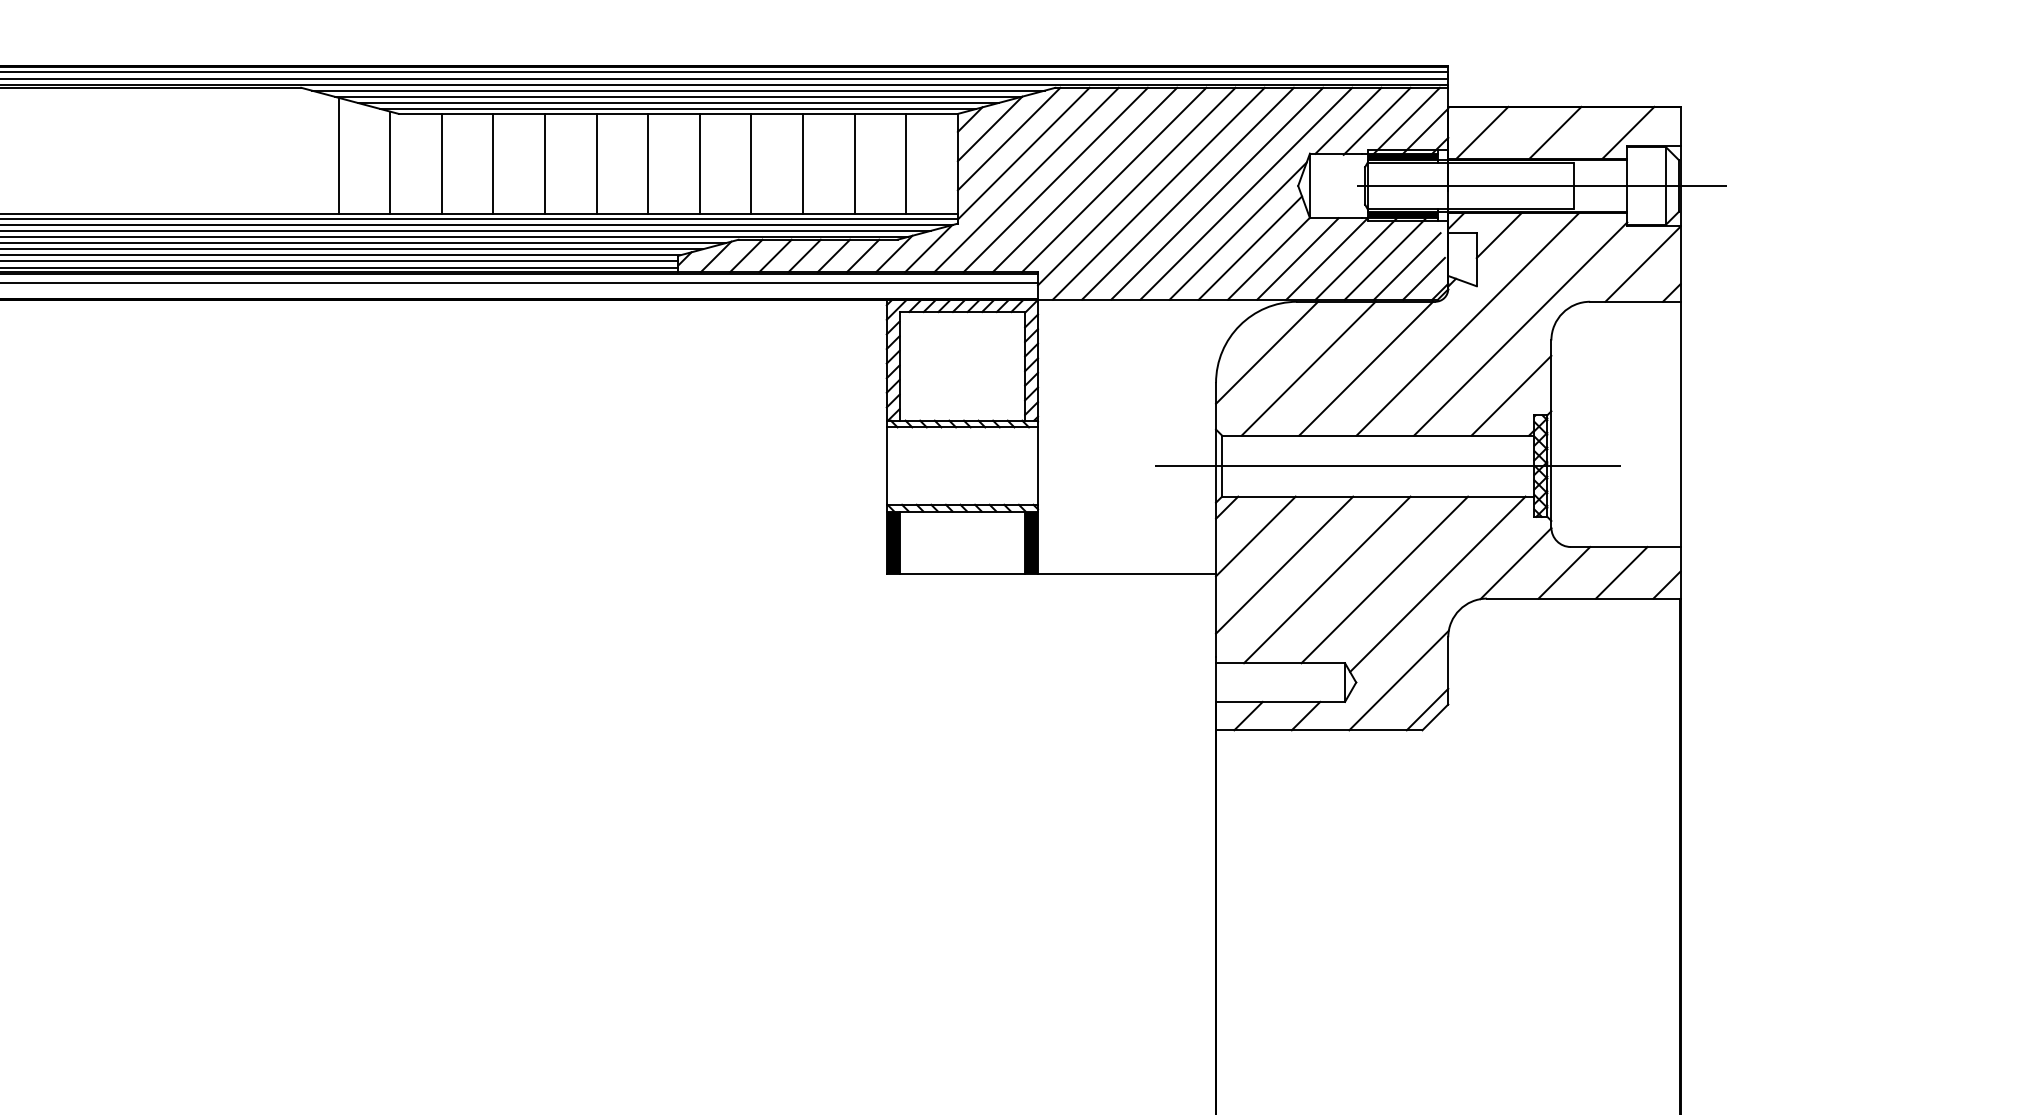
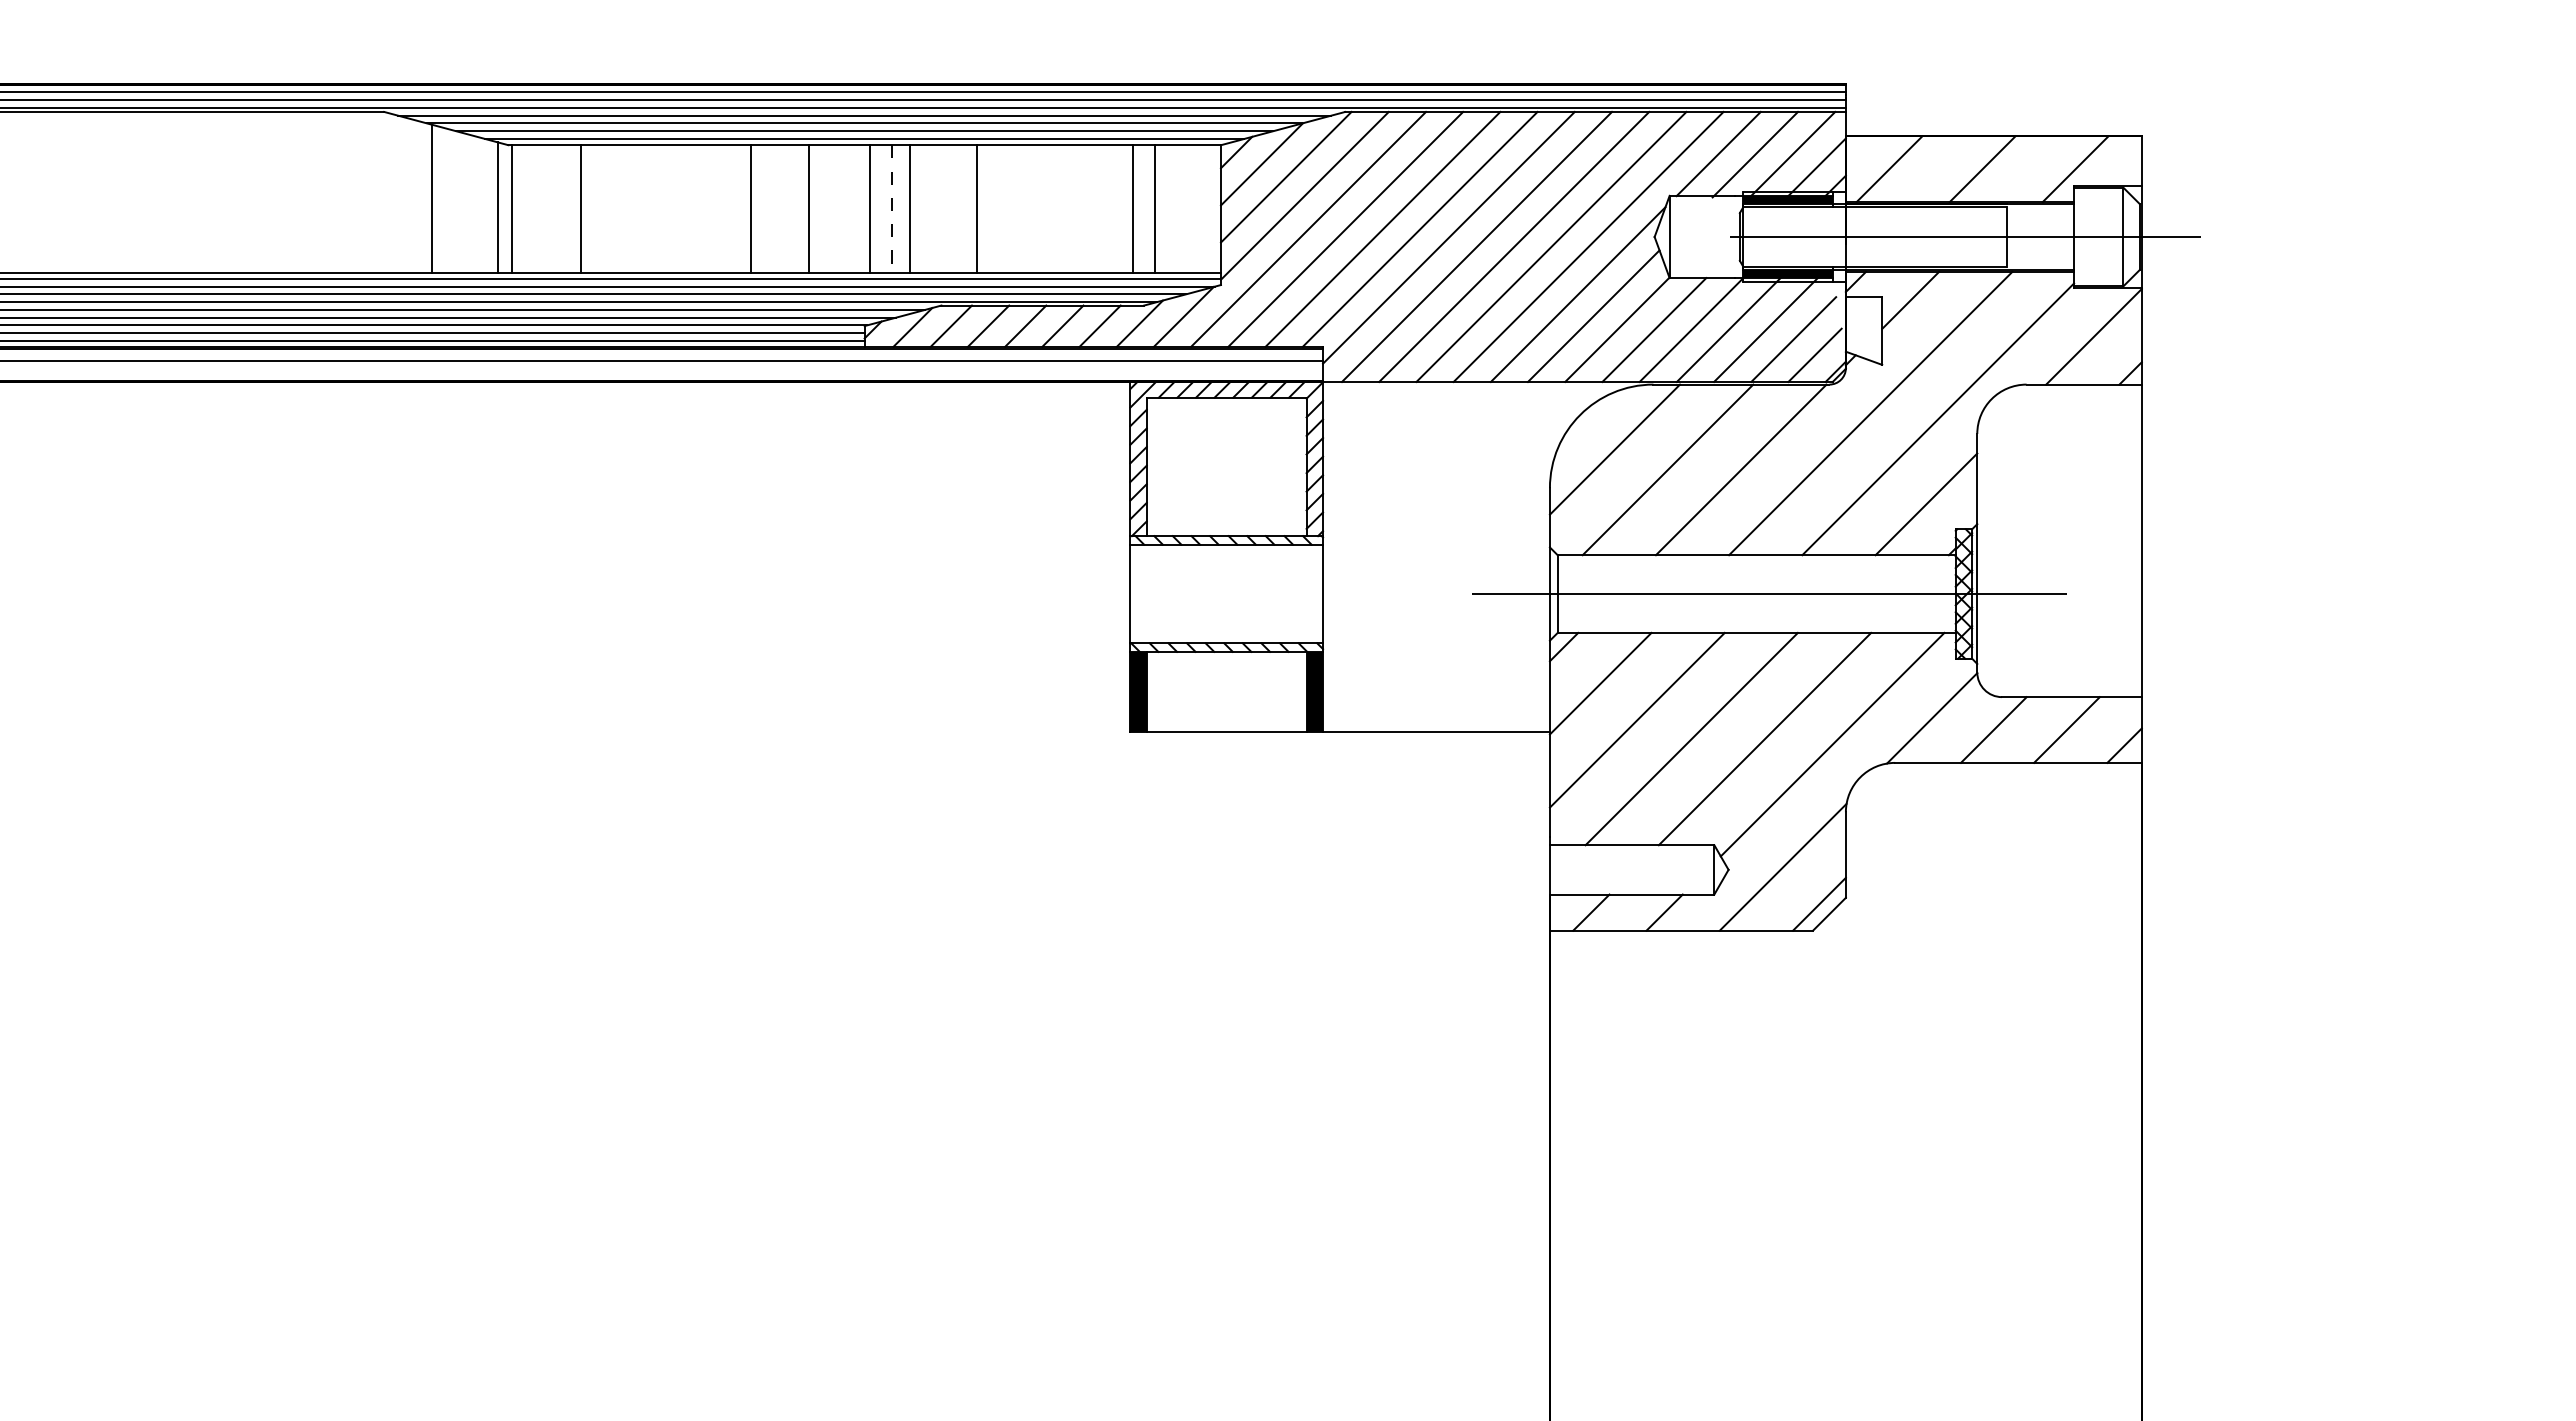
line: (441, 163) -> (512, 208), moved
line: (493, 163) -> (581, 208), moved
line: (544, 163) -> (750, 208), moved
line: (596, 163) -> (808, 208), moved
line: (648, 163) -> (870, 208), moved
line: (700, 163) -> (892, 208), solid -> dashed
line: (751, 163) -> (909, 208), moved
line: (802, 163) -> (976, 208), moved
line: (854, 163) -> (1133, 208), moved

